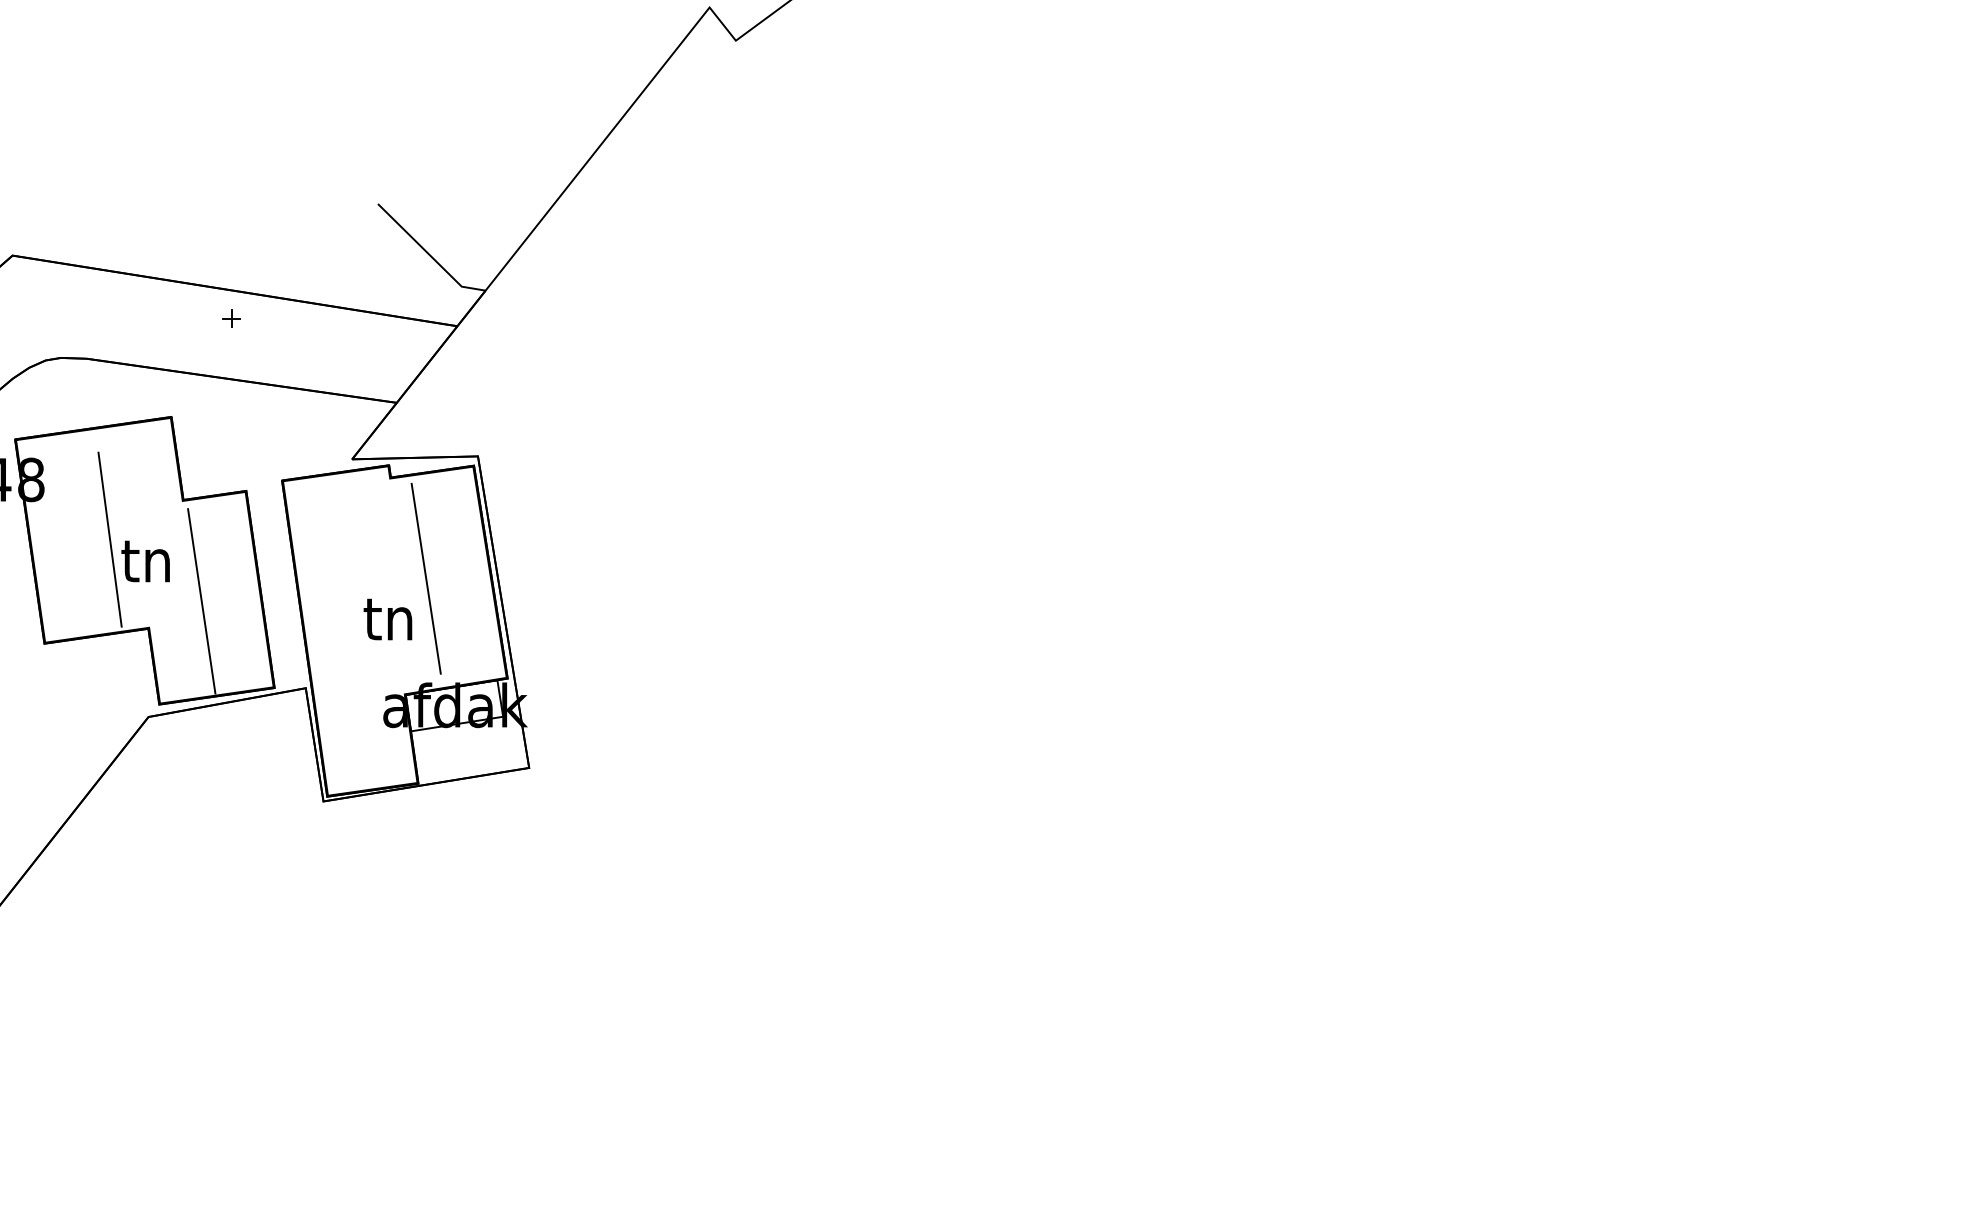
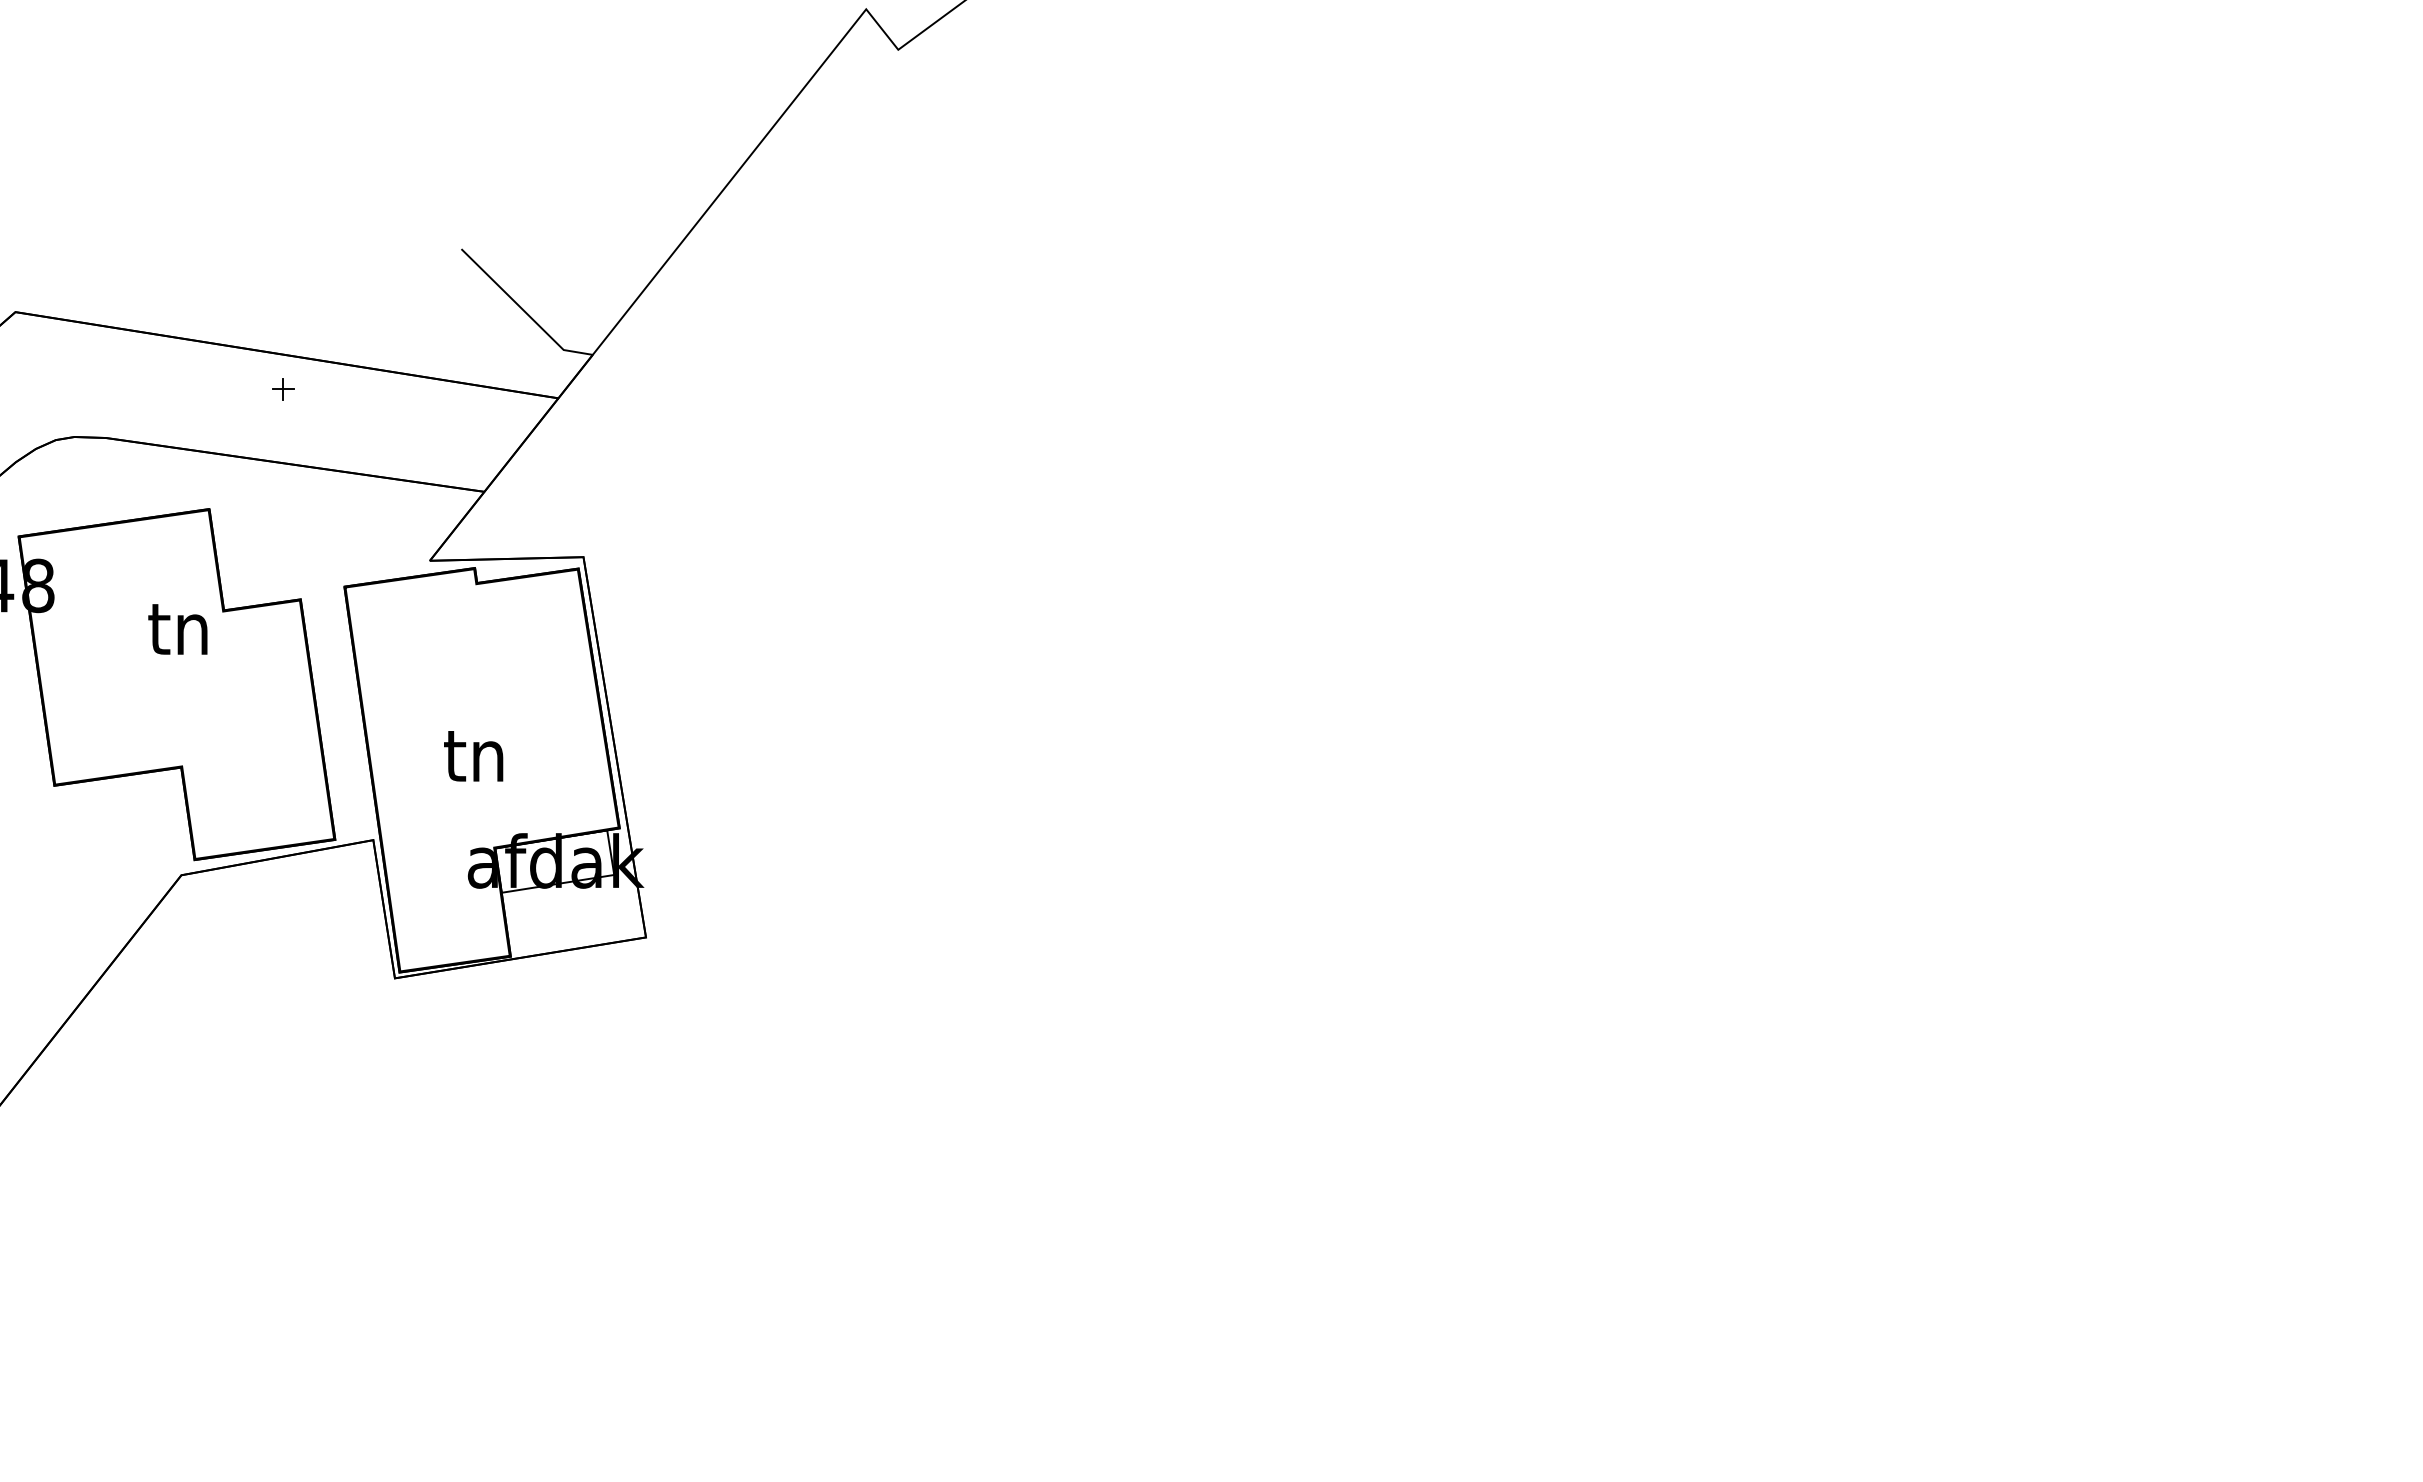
line: (110, 539) -> (134, 658), removed
text: (145, 561) -> (177, 629), moved
line: (425, 578) -> (519, 706), removed
line: (201, 600) -> (246, 733), removed

